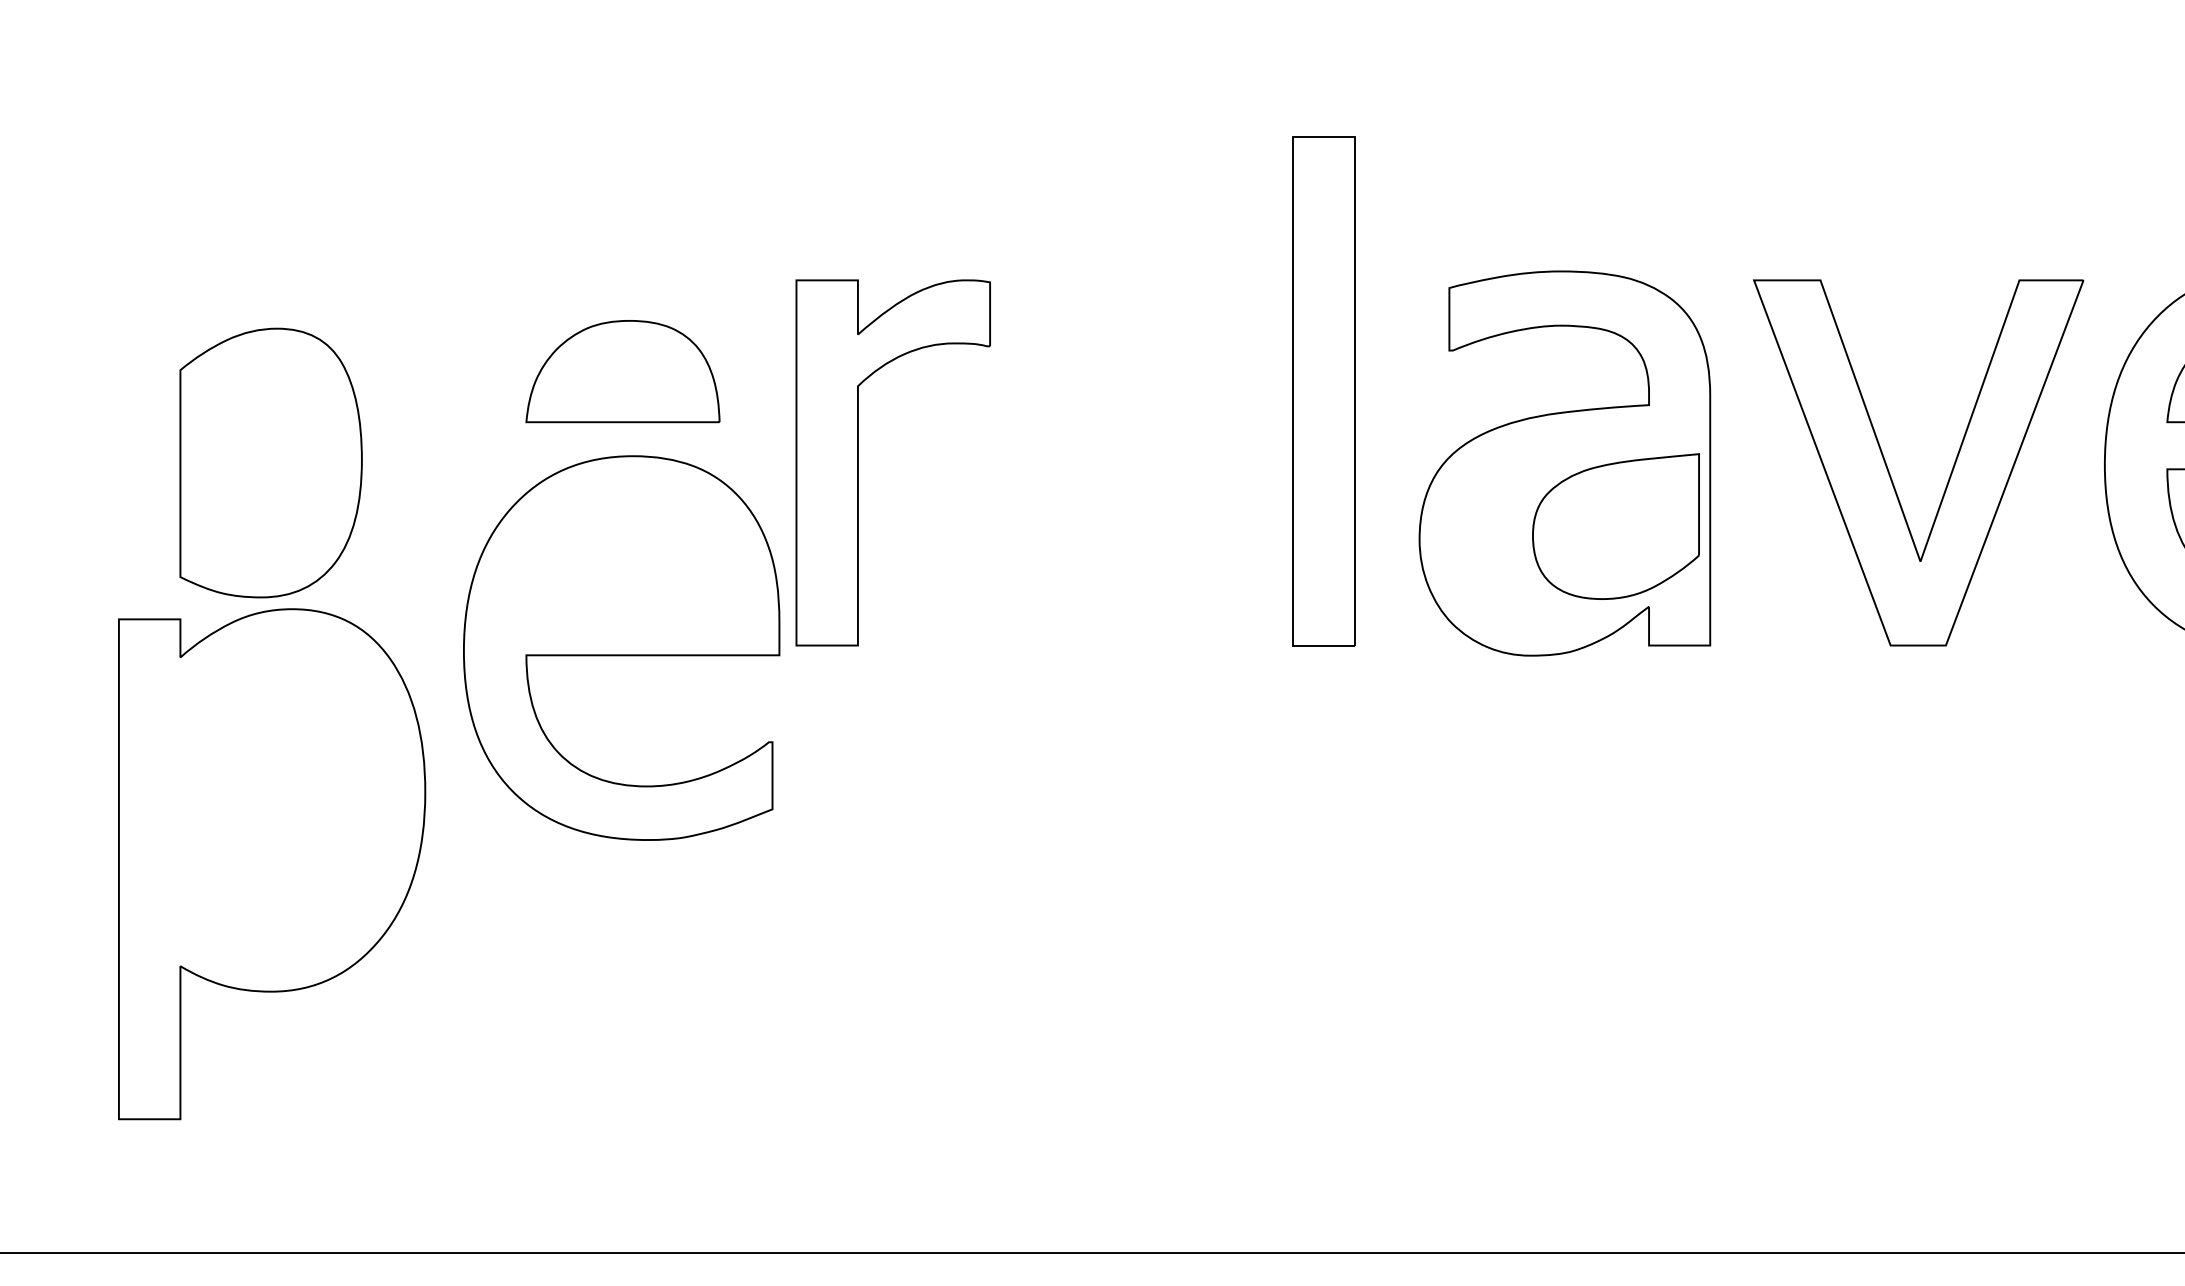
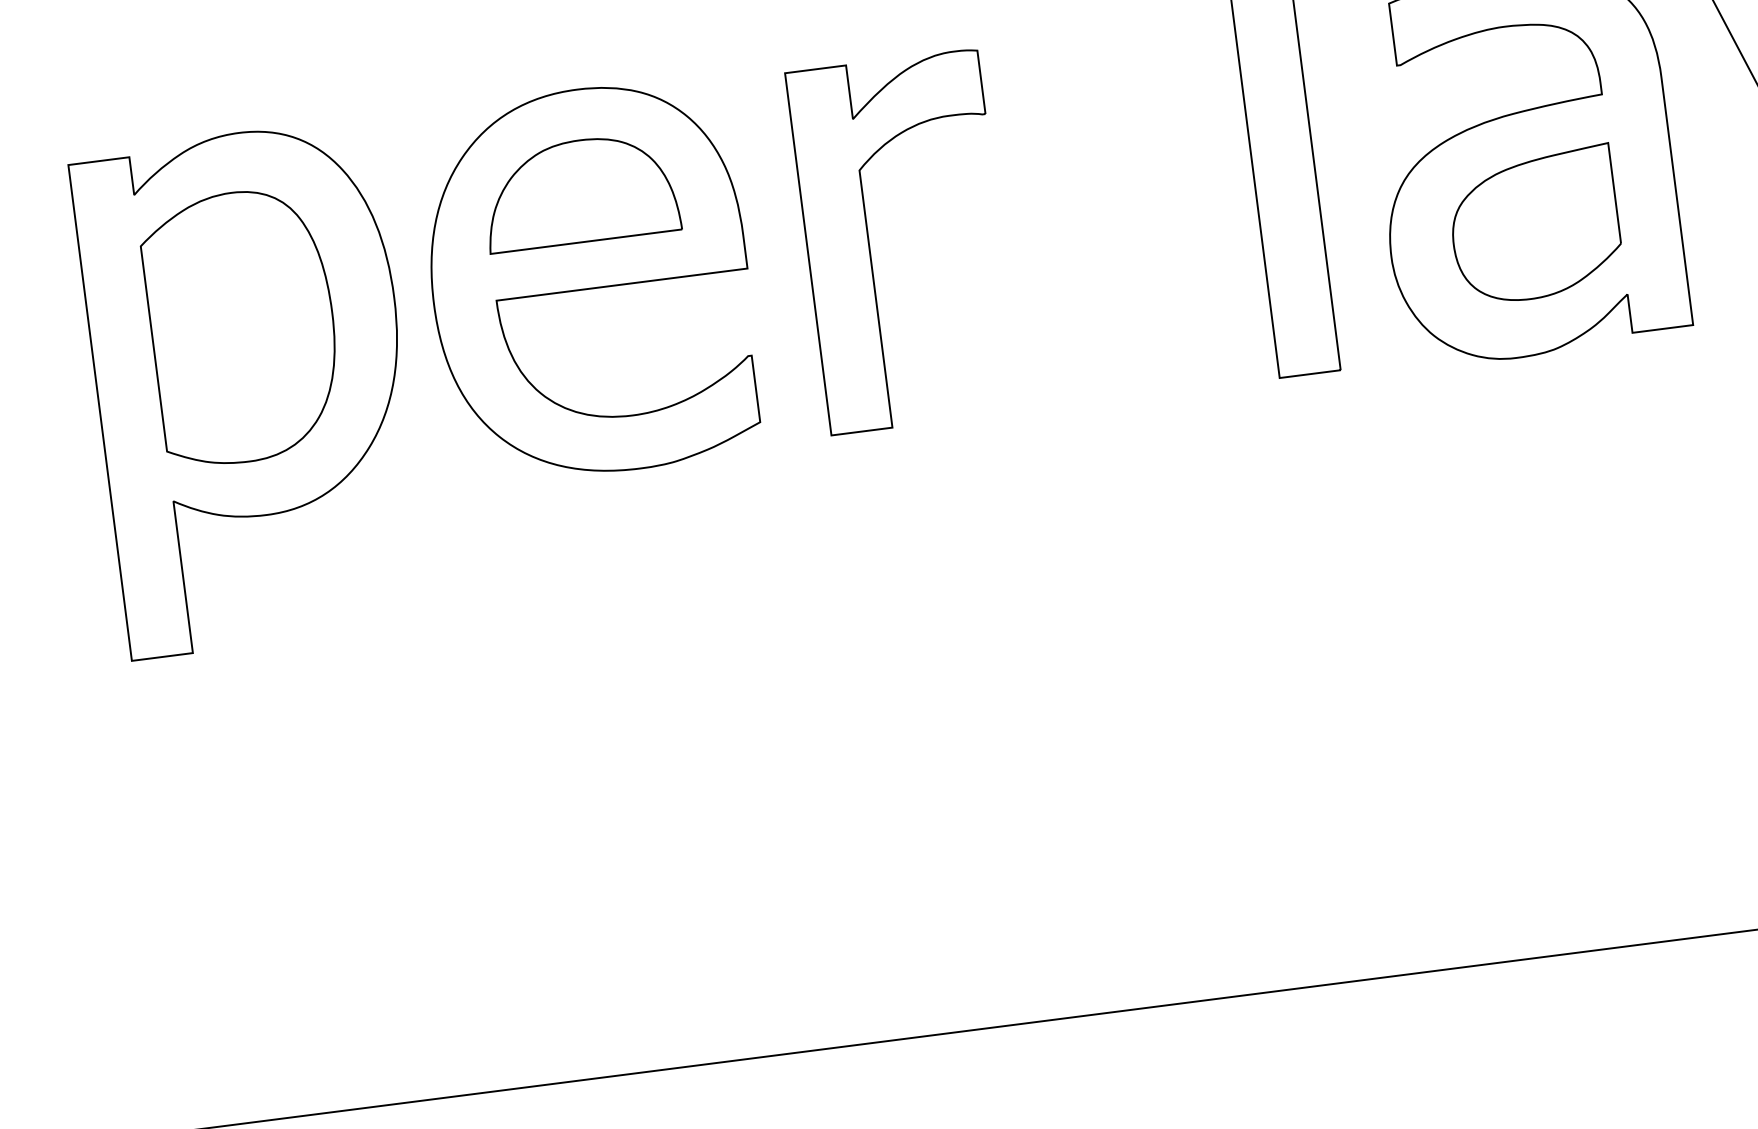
part: (858, 462) -> (869, 246), moved
part: (1615, 526) -> (1534, 225), moved
part: (621, 647) -> (589, 280), moved
part: (272, 864) -> (251, 388), moved

